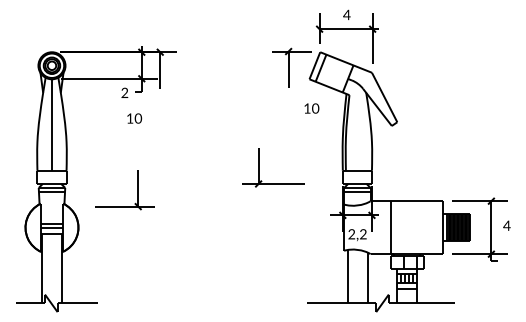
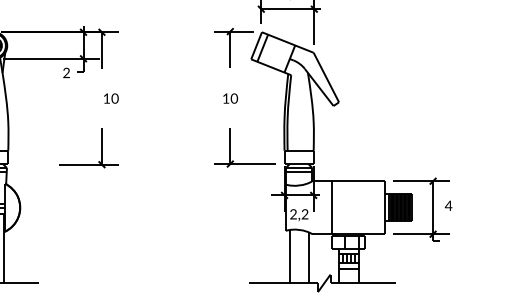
text: (311, 108) -> (230, 98), moved
text: (134, 118) -> (111, 98), moved
part: (259, 167) -> (231, 147), moved
part: (137, 190) -> (101, 148), moved

